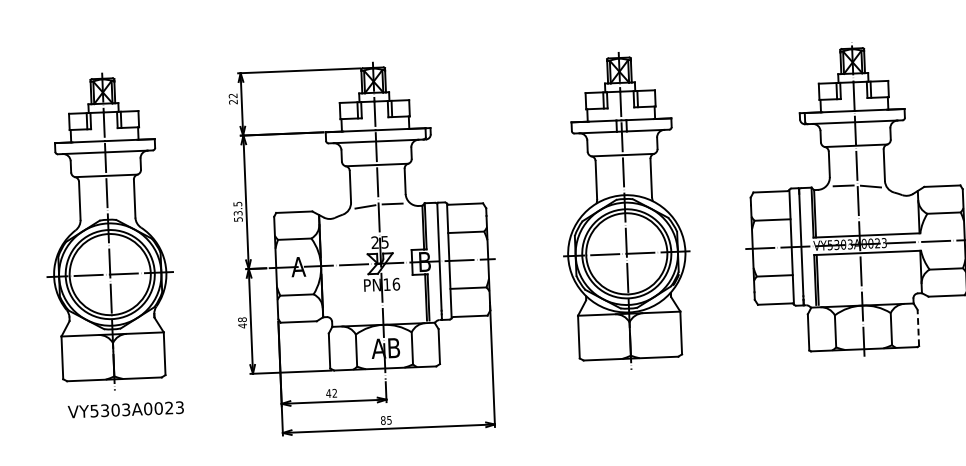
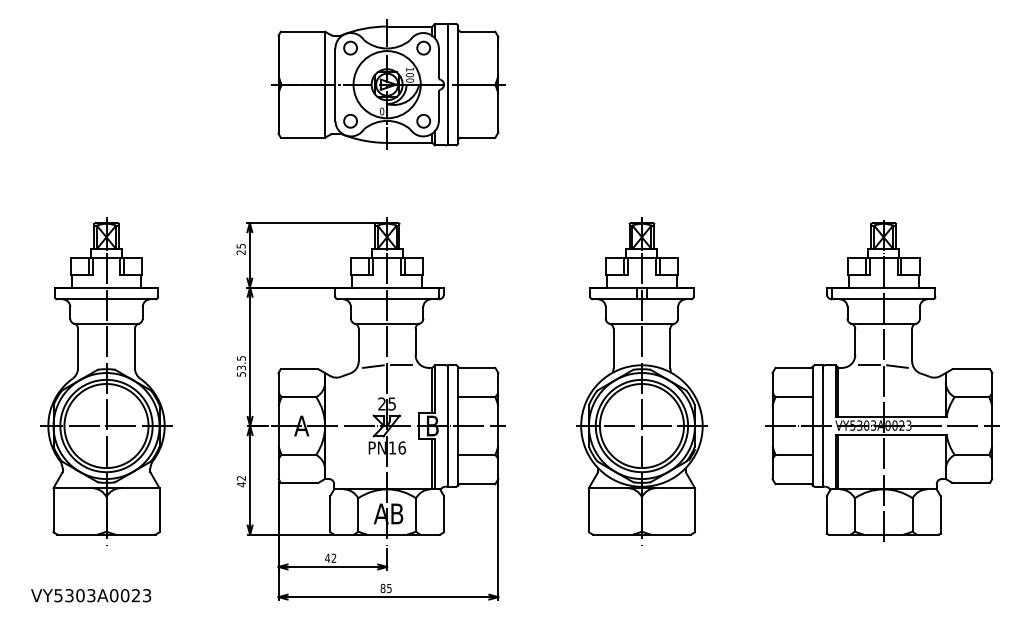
text: (232, 96) -> (240, 246), 22 -> 25
text: (242, 318) -> (241, 477), 48 -> 42
line: (918, 327) -> (940, 514), dashed -> solid
text: (126, 409) -> (91, 595), moved

